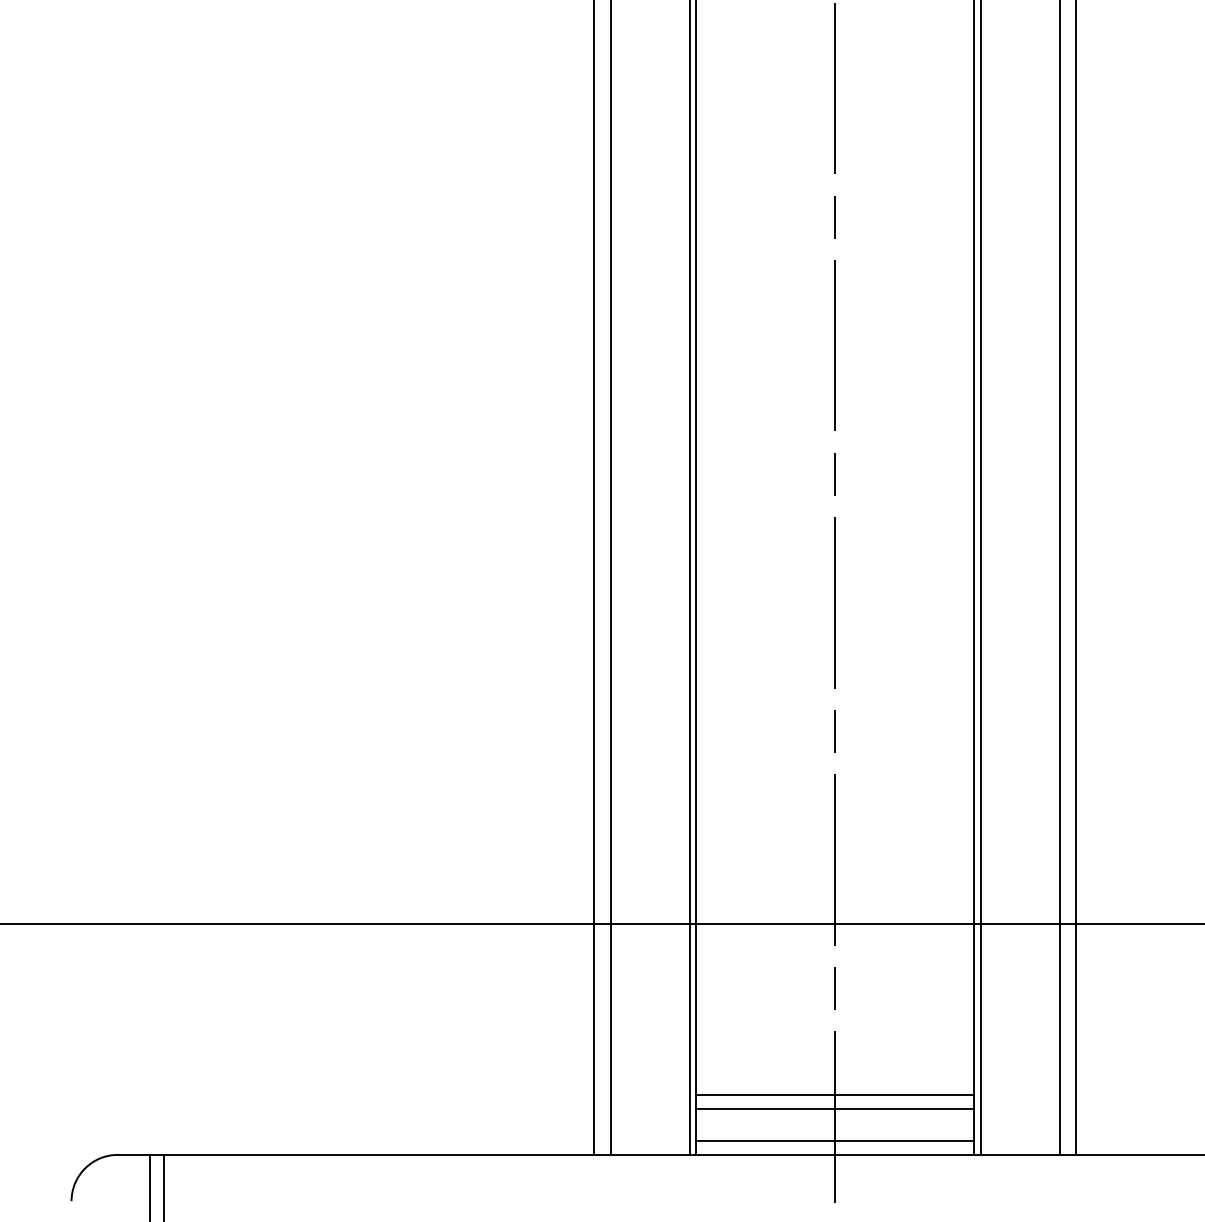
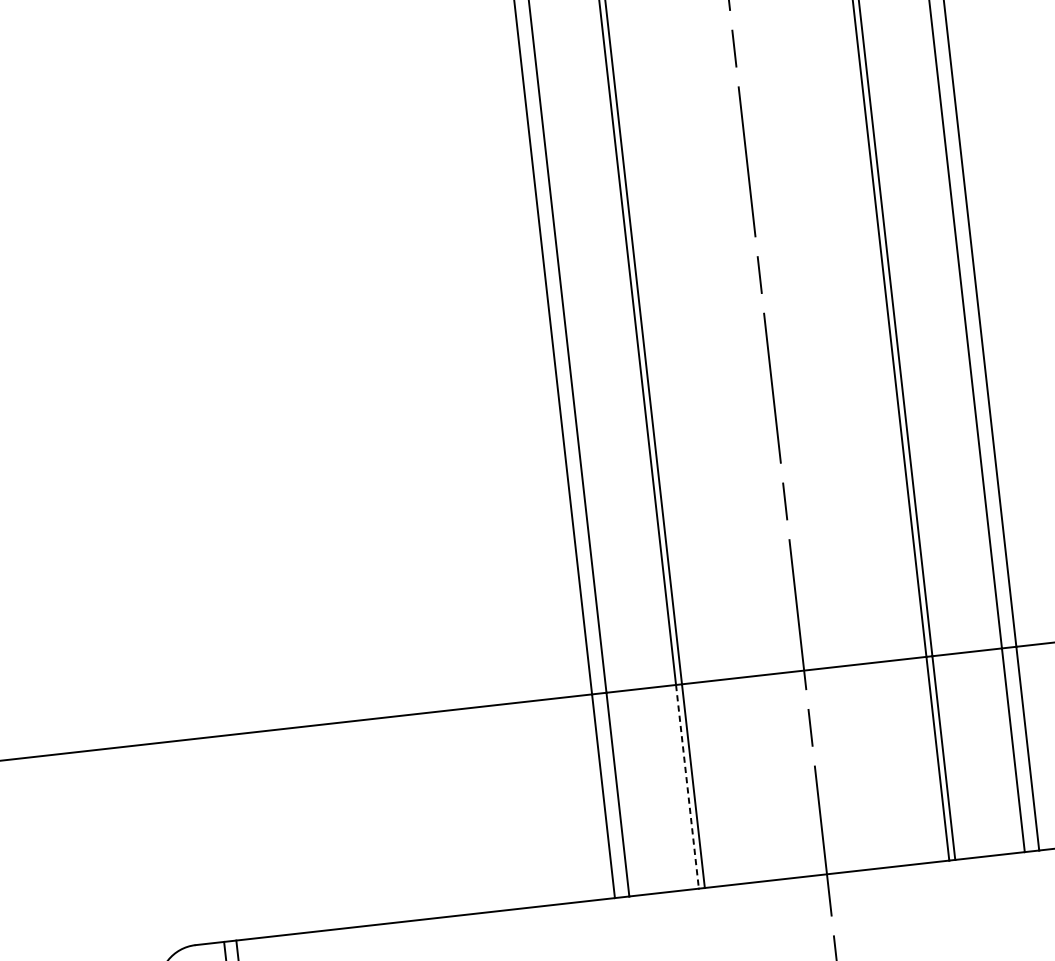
line: (689, 1039) -> (687, 787), solid -> dashed
line: (834, 1094) -> (820, 821), removed
line: (834, 1108) -> (821, 833), removed
line: (834, 1141) -> (825, 862), removed

